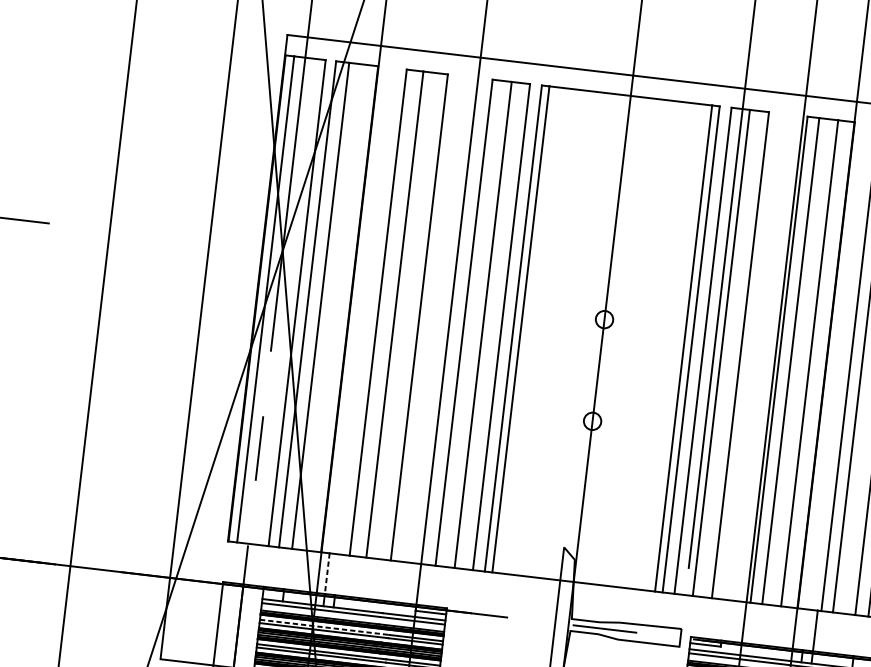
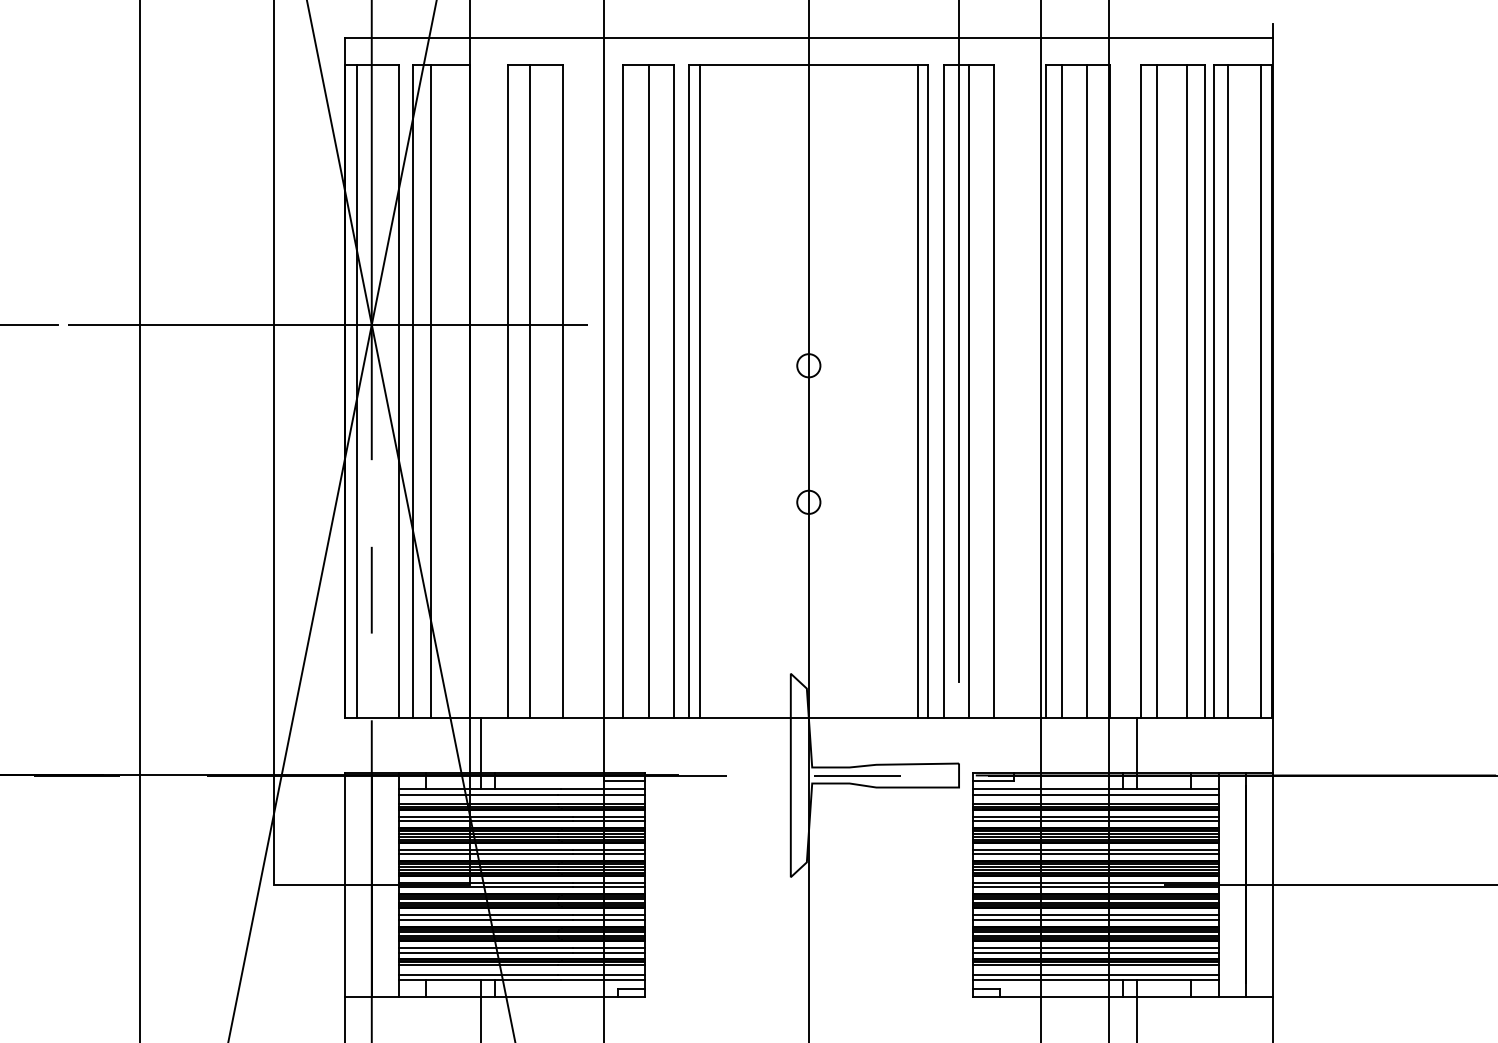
line: (269, 249) -> (354, 324), added
line: (327, 573) -> (481, 745), dashed -> solid
line: (324, 626) -> (485, 816), dashed -> solid

